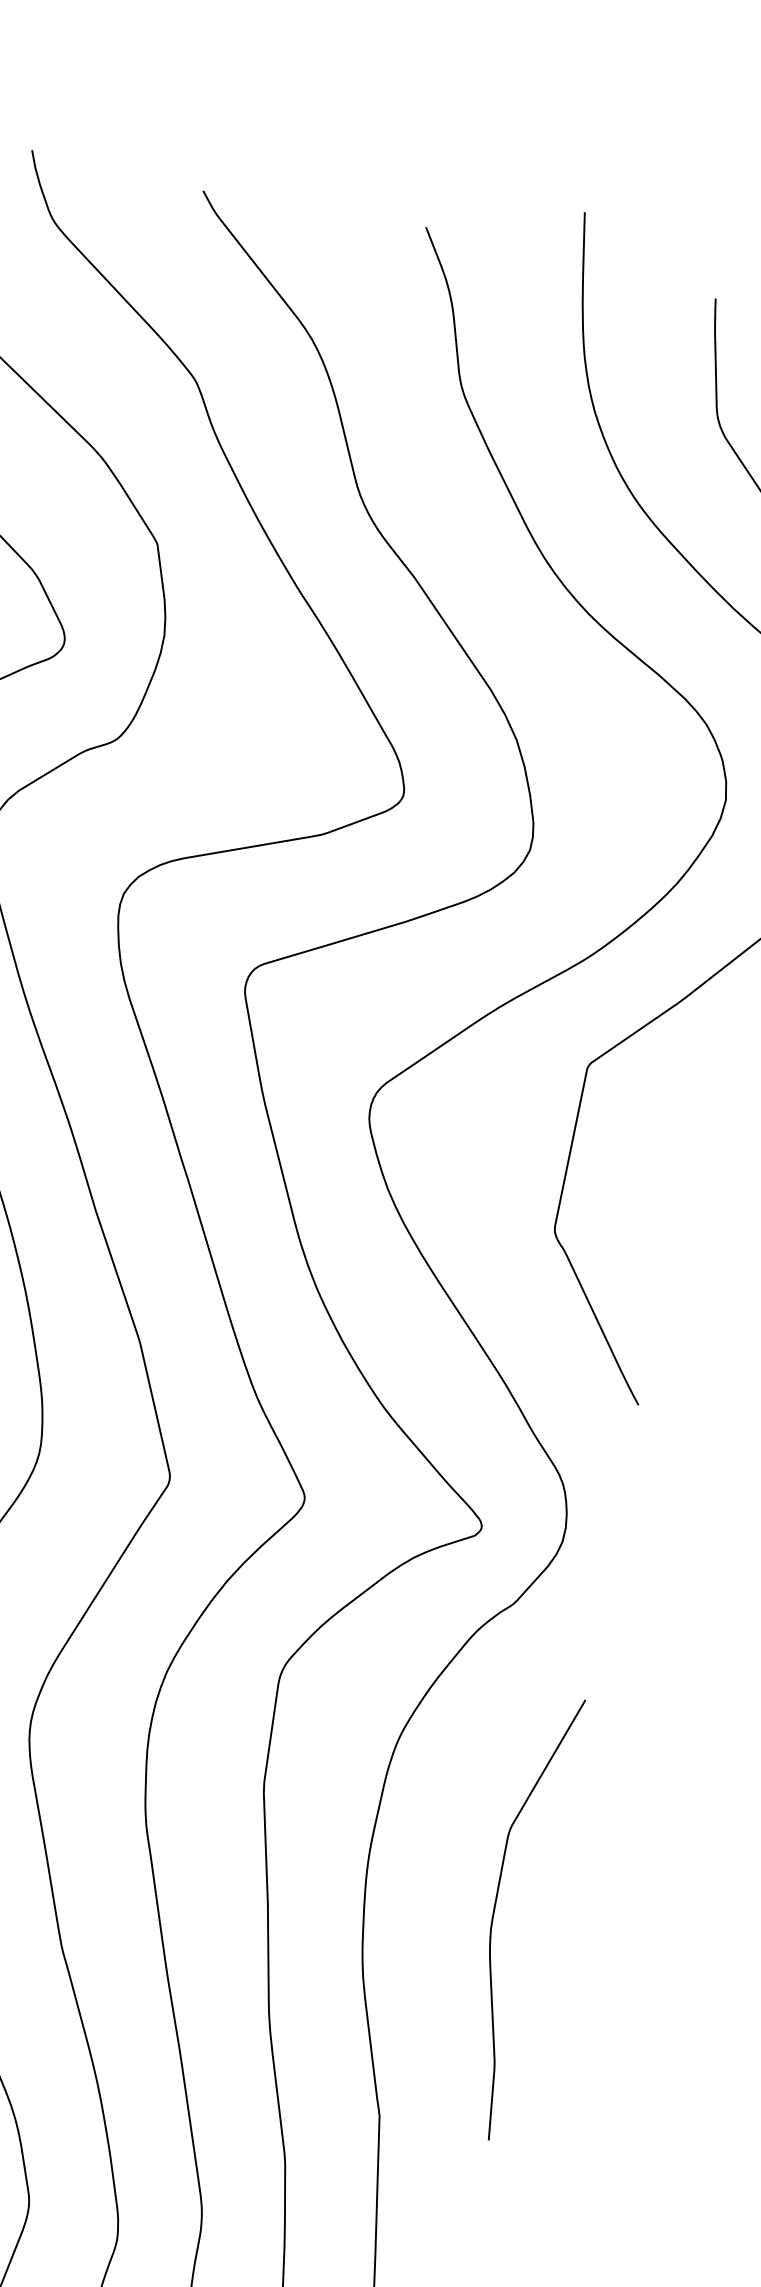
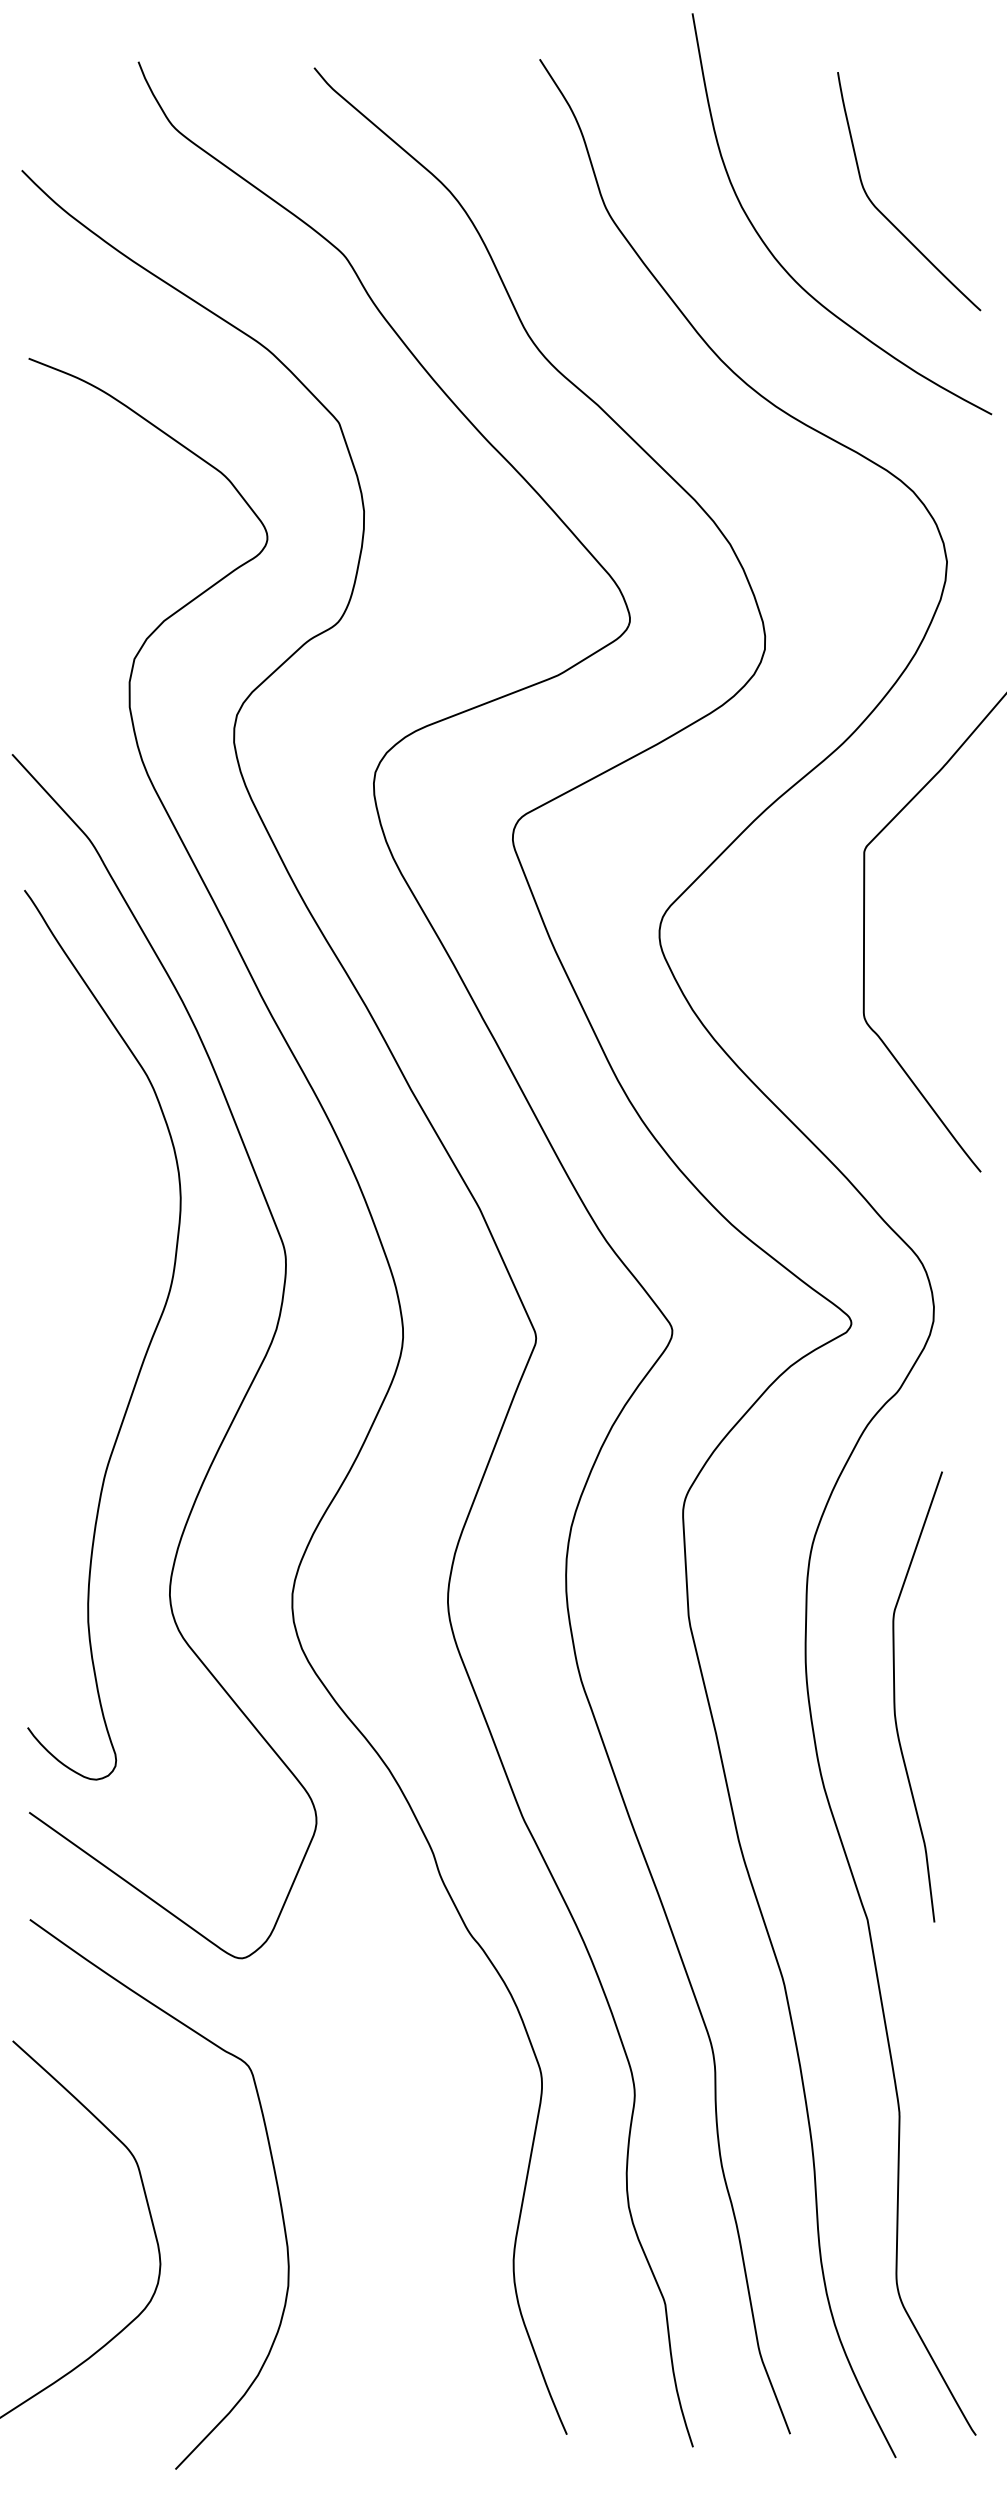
curve: (495, 1911) -> (895, 1696), moved

